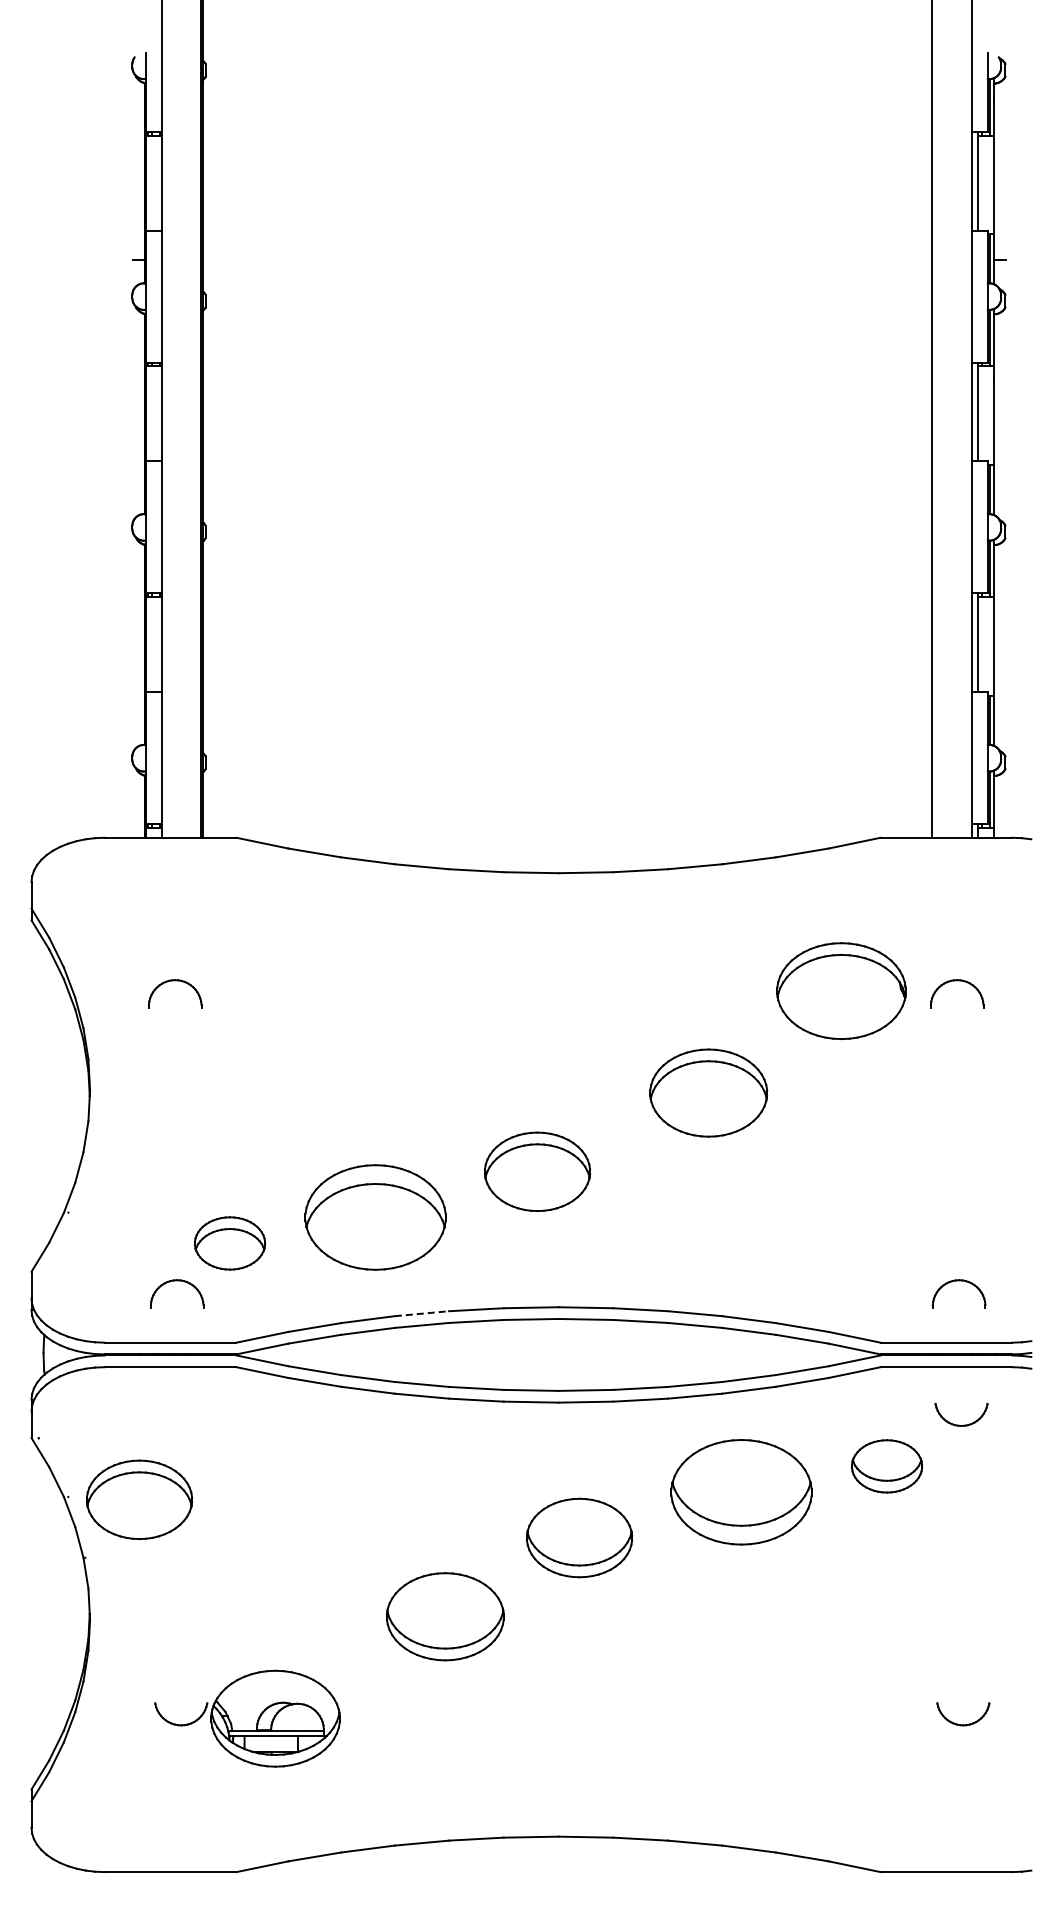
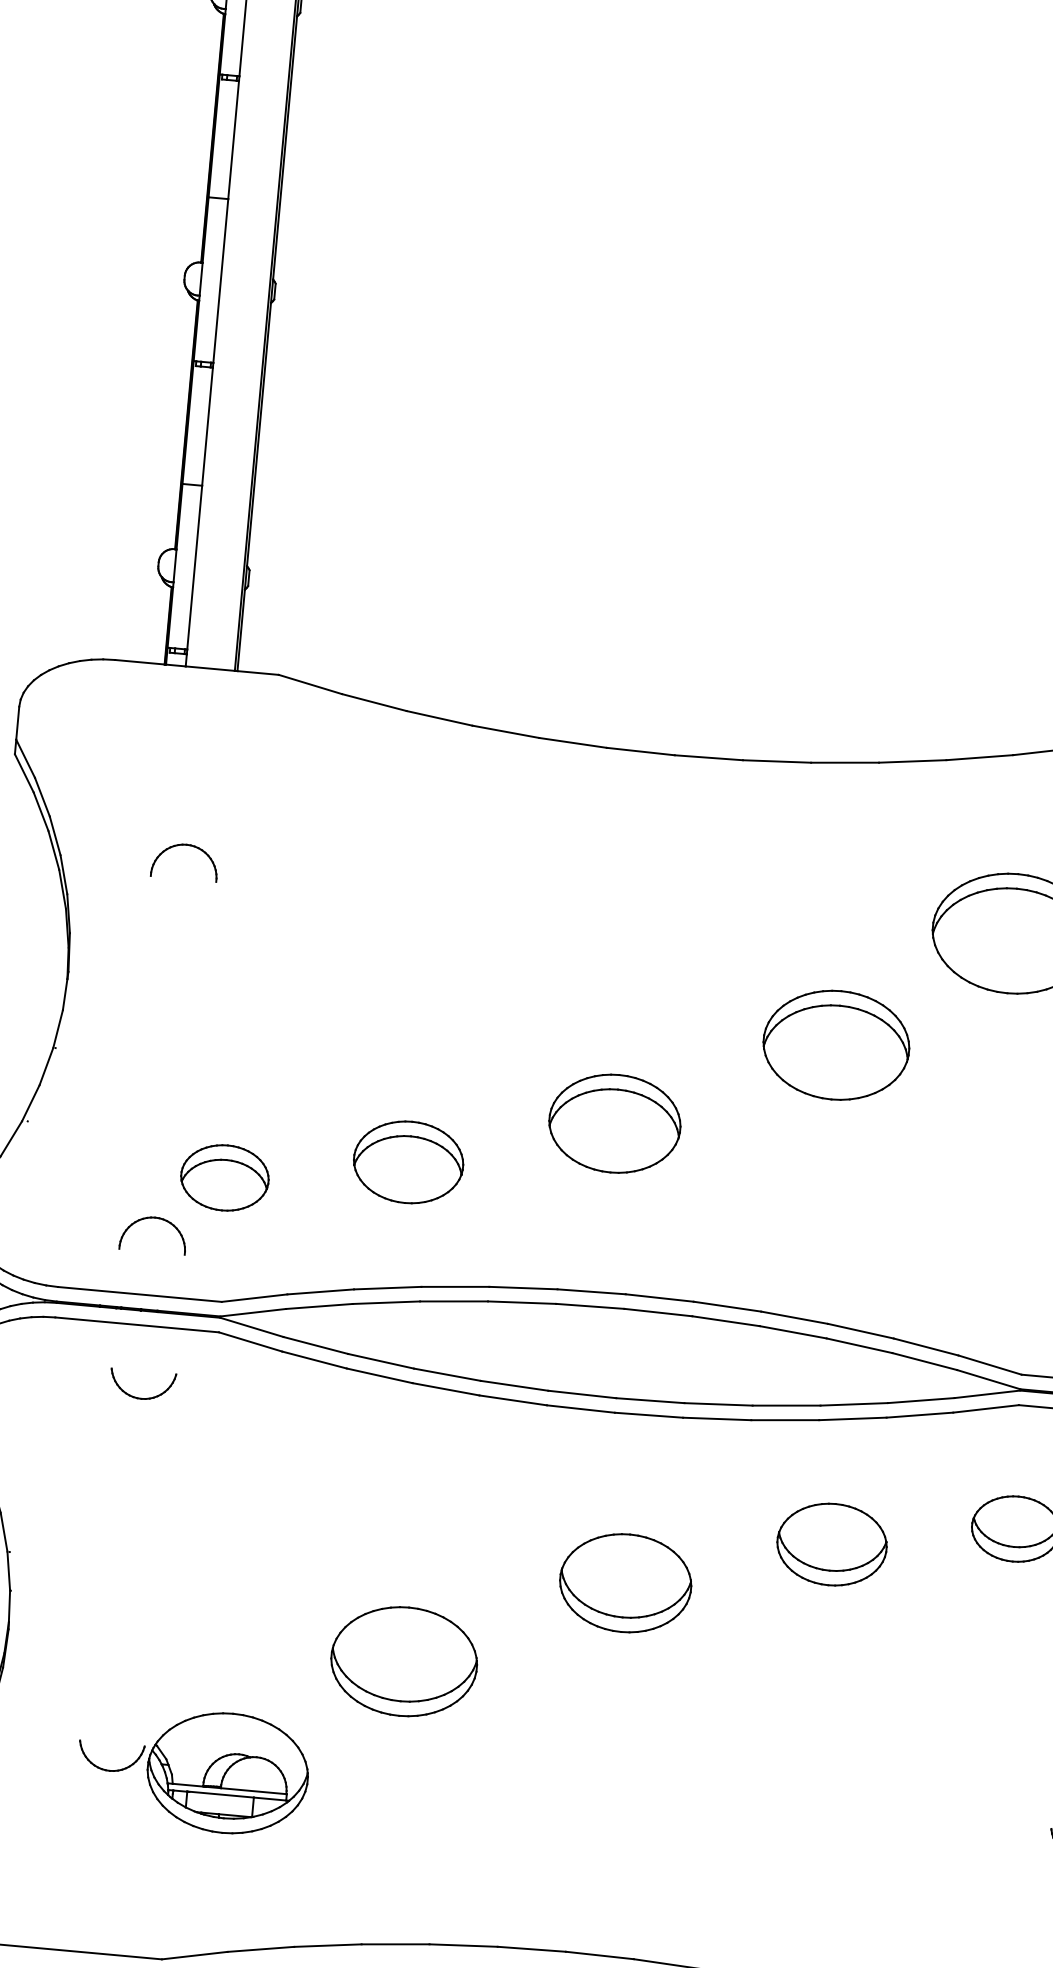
part: (375, 1217) -> (408, 1162), size x0.62
line: (422, 1313) -> (456, 1286), dashed -> solid
part: (177, 1424) -> (139, 1396), added
part: (741, 1491) -> (832, 1543), size x0.62
part: (139, 1499) -> (83, 1485), removed
part: (445, 1616) -> (404, 1661), moved

